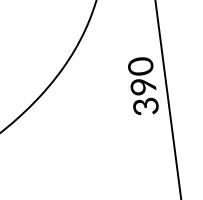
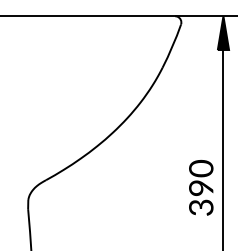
text: (143, 85) -> (201, 187), moved

